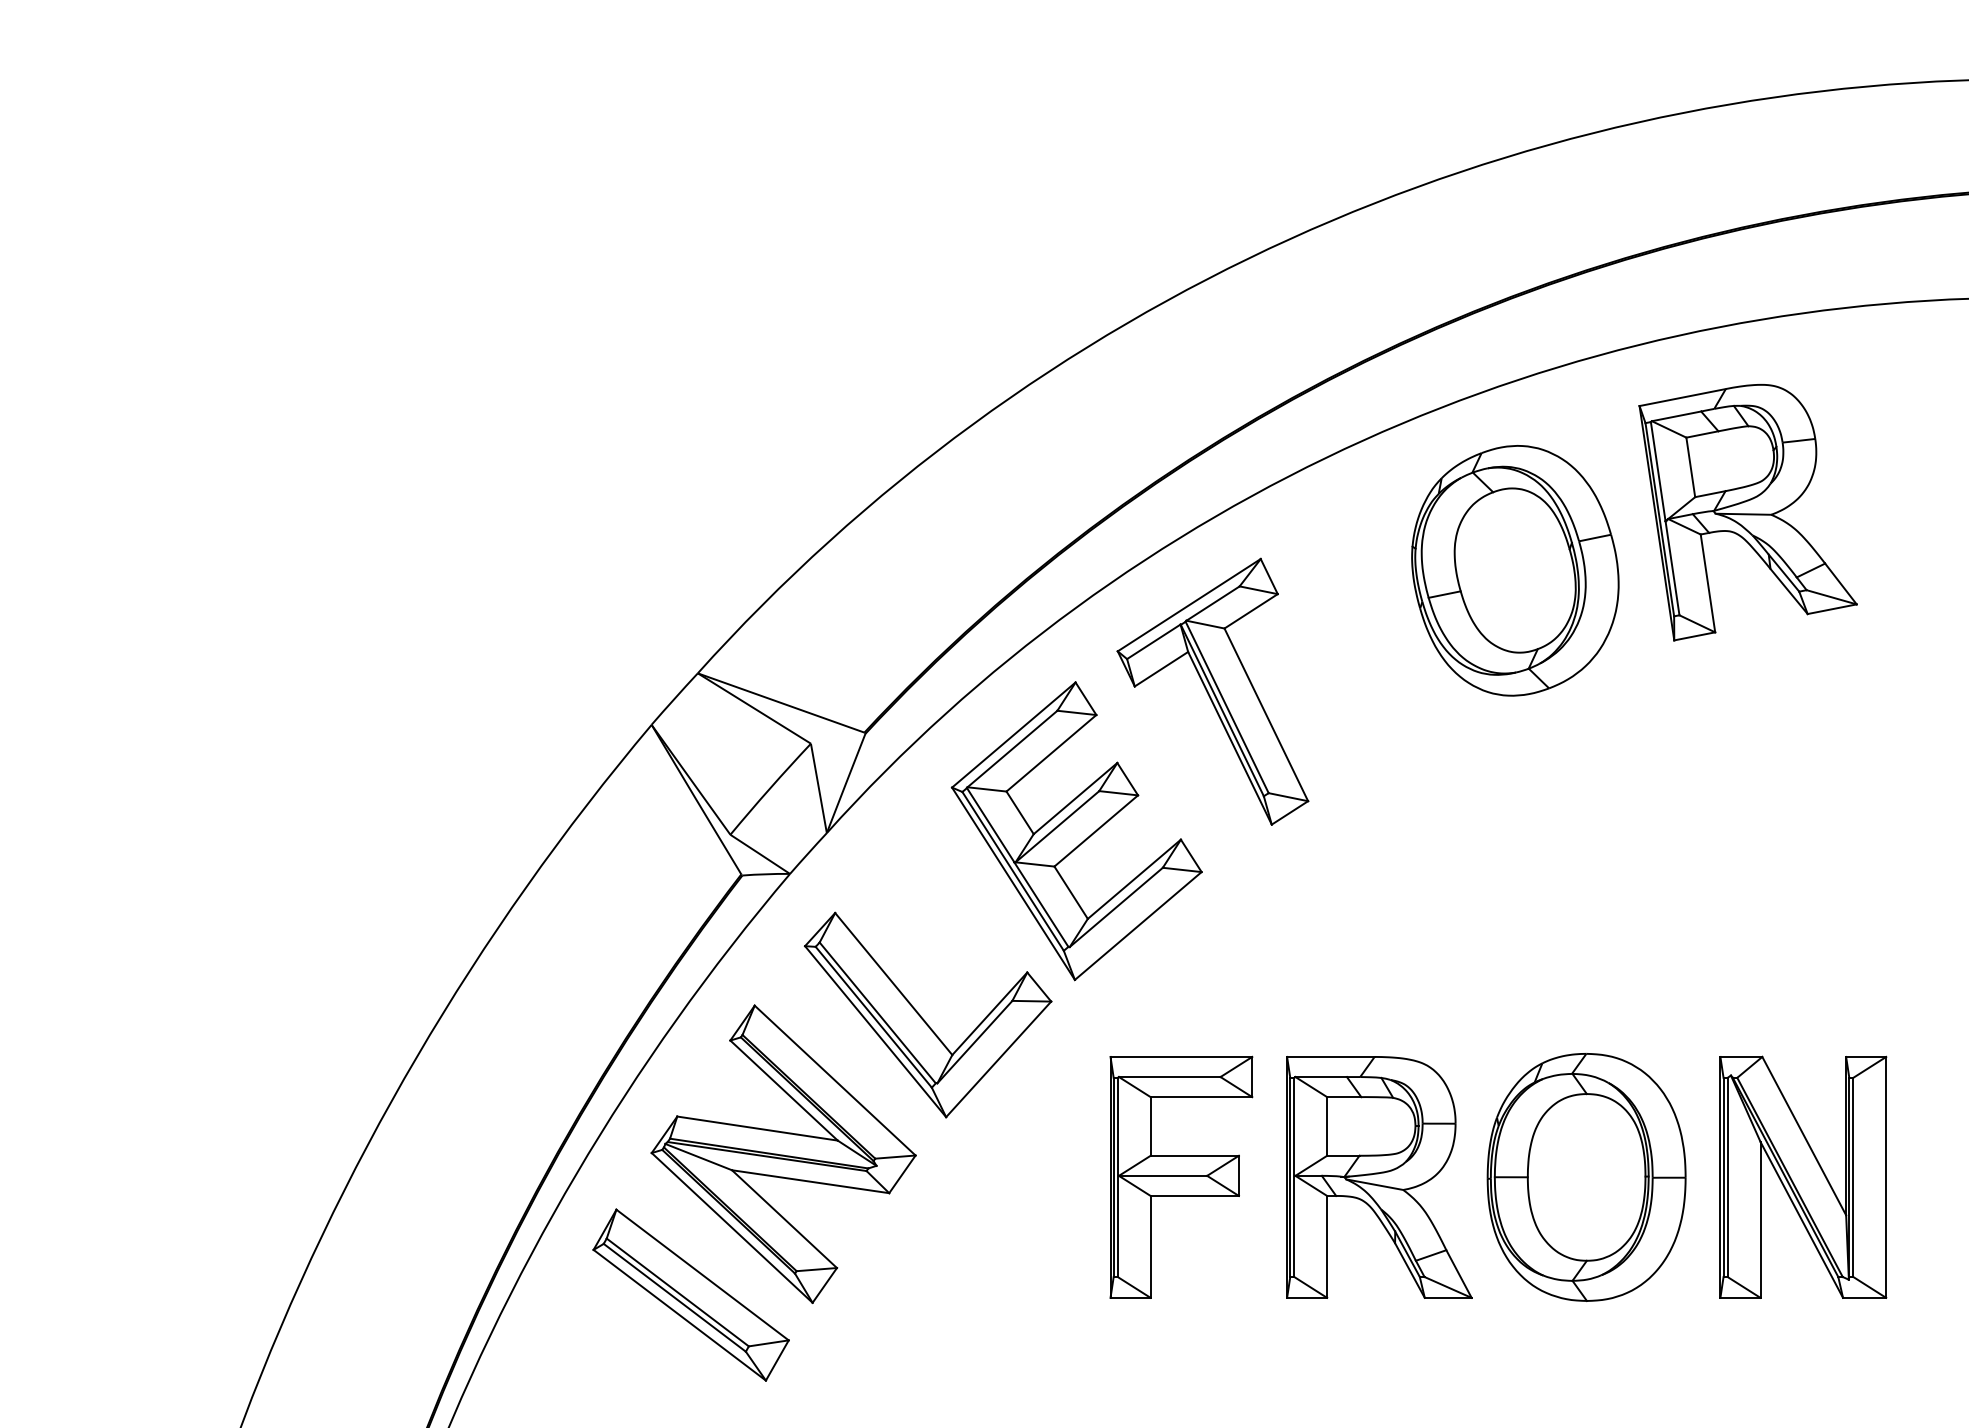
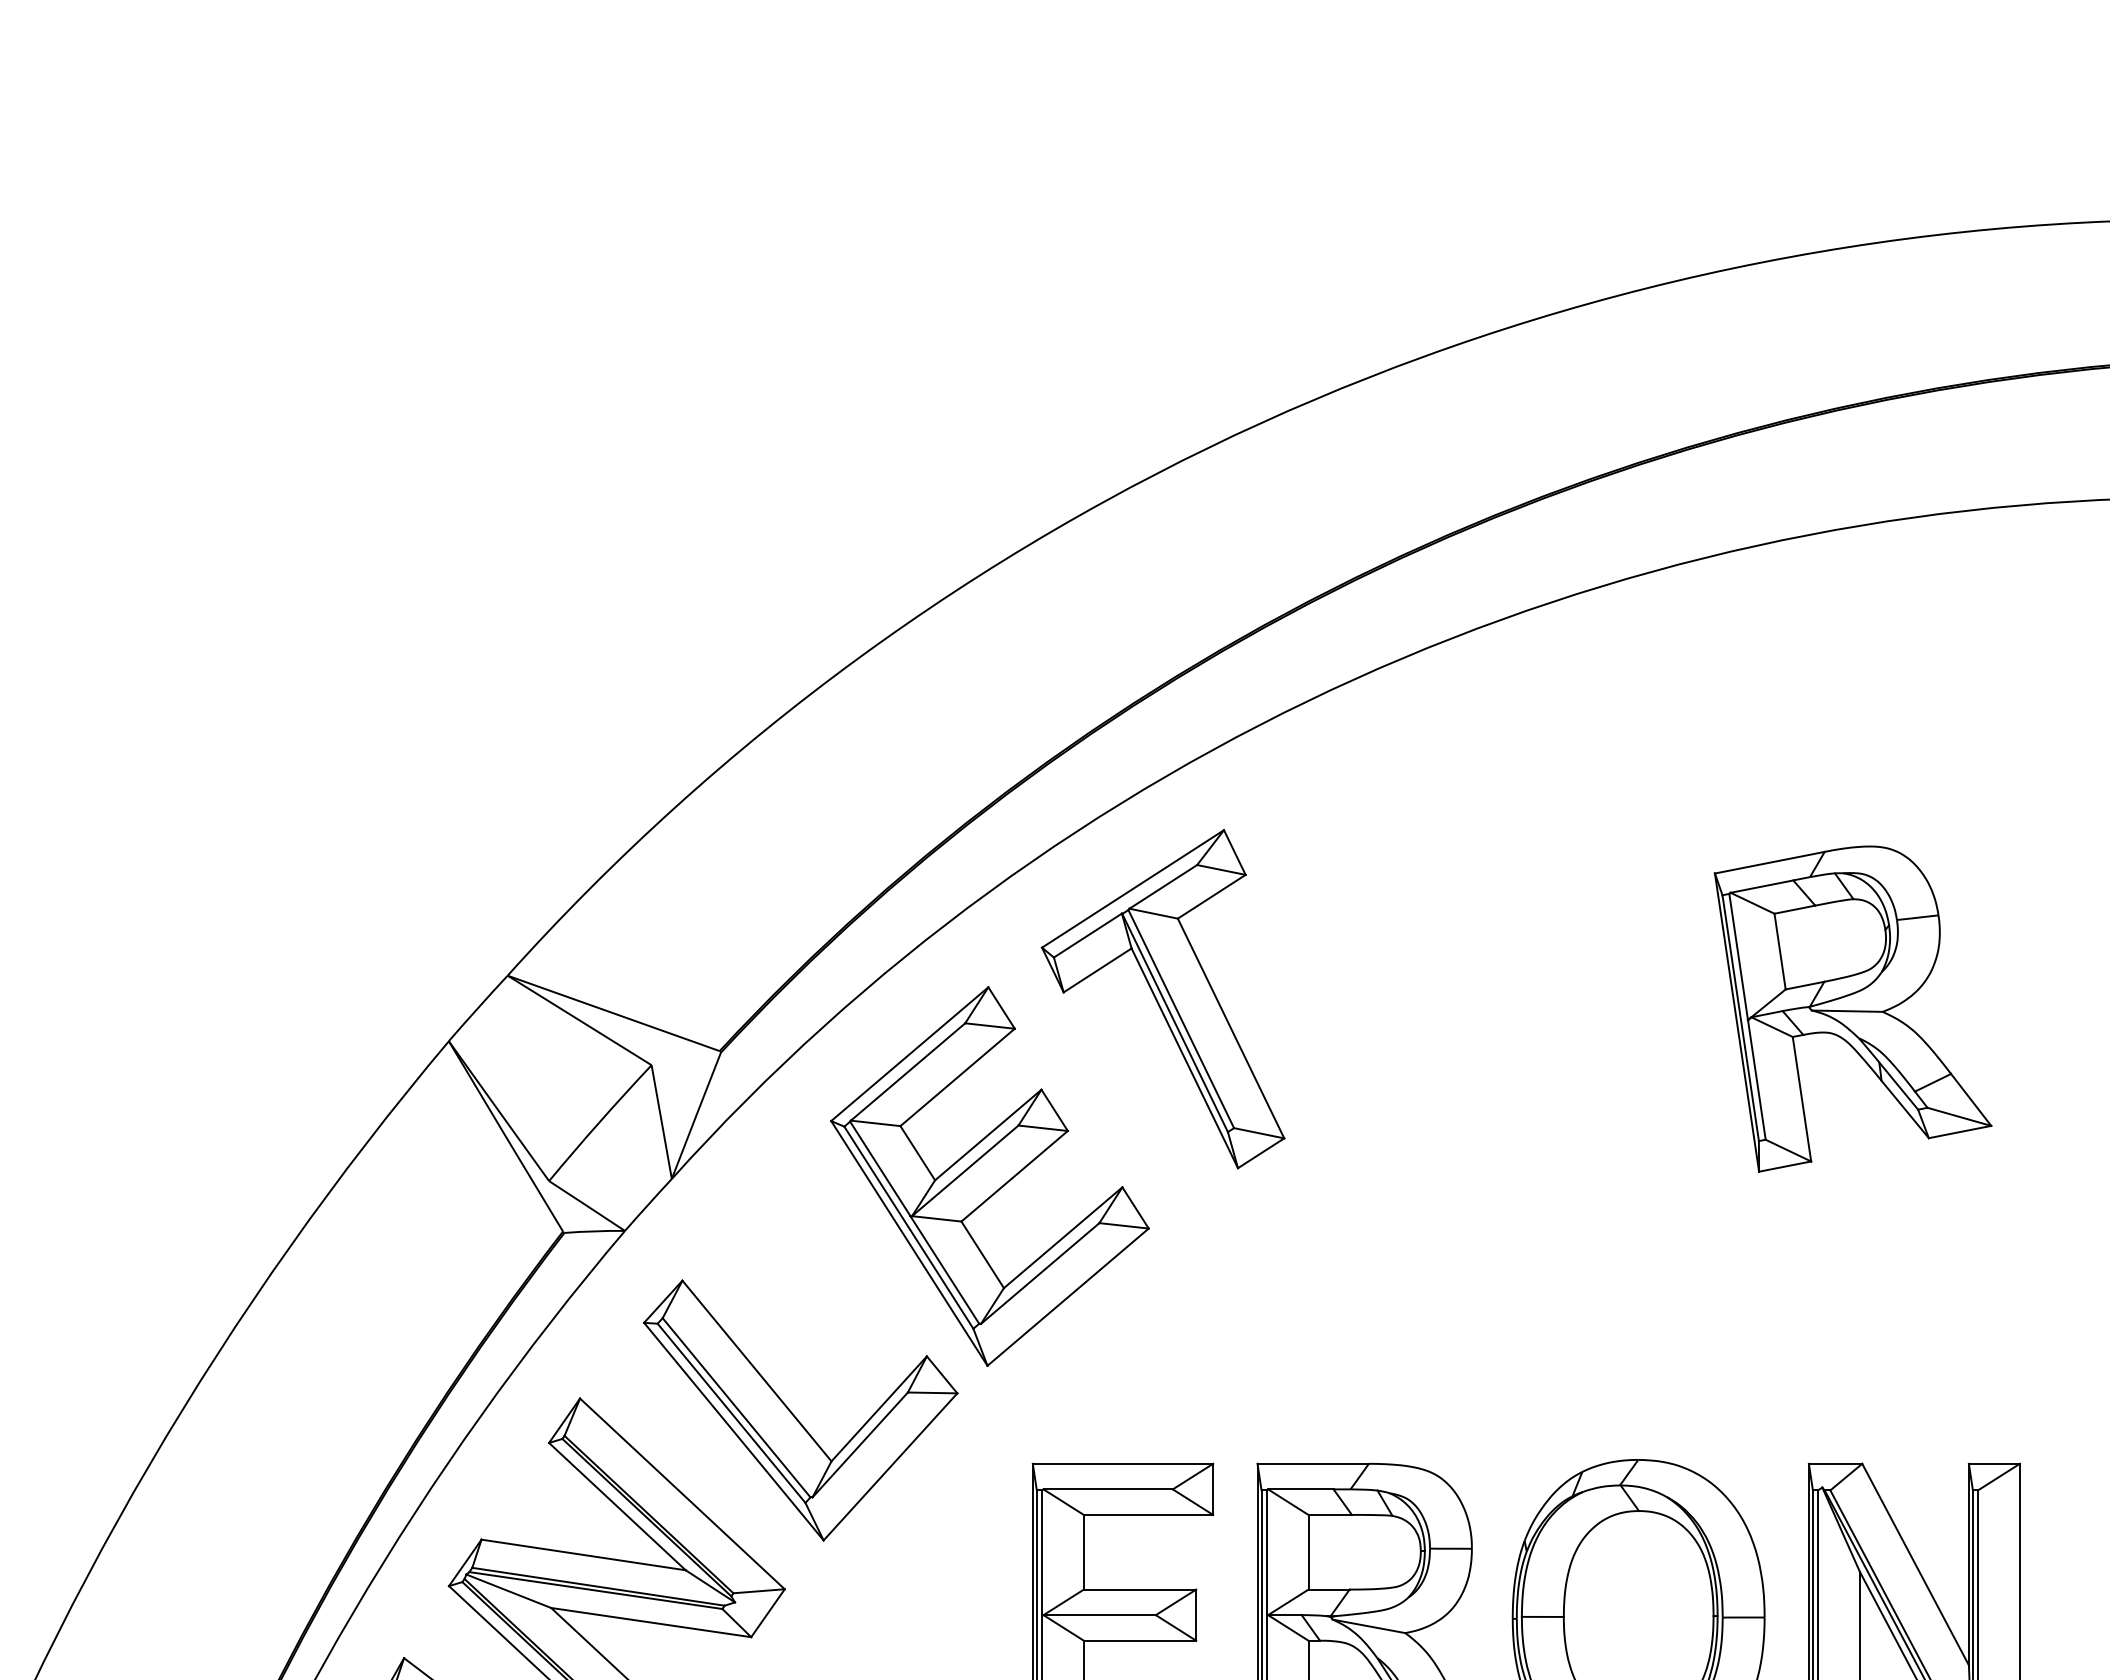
part: (1747, 512) -> (1852, 1008), moved
part: (1515, 570) -> (1548, 844), removed

